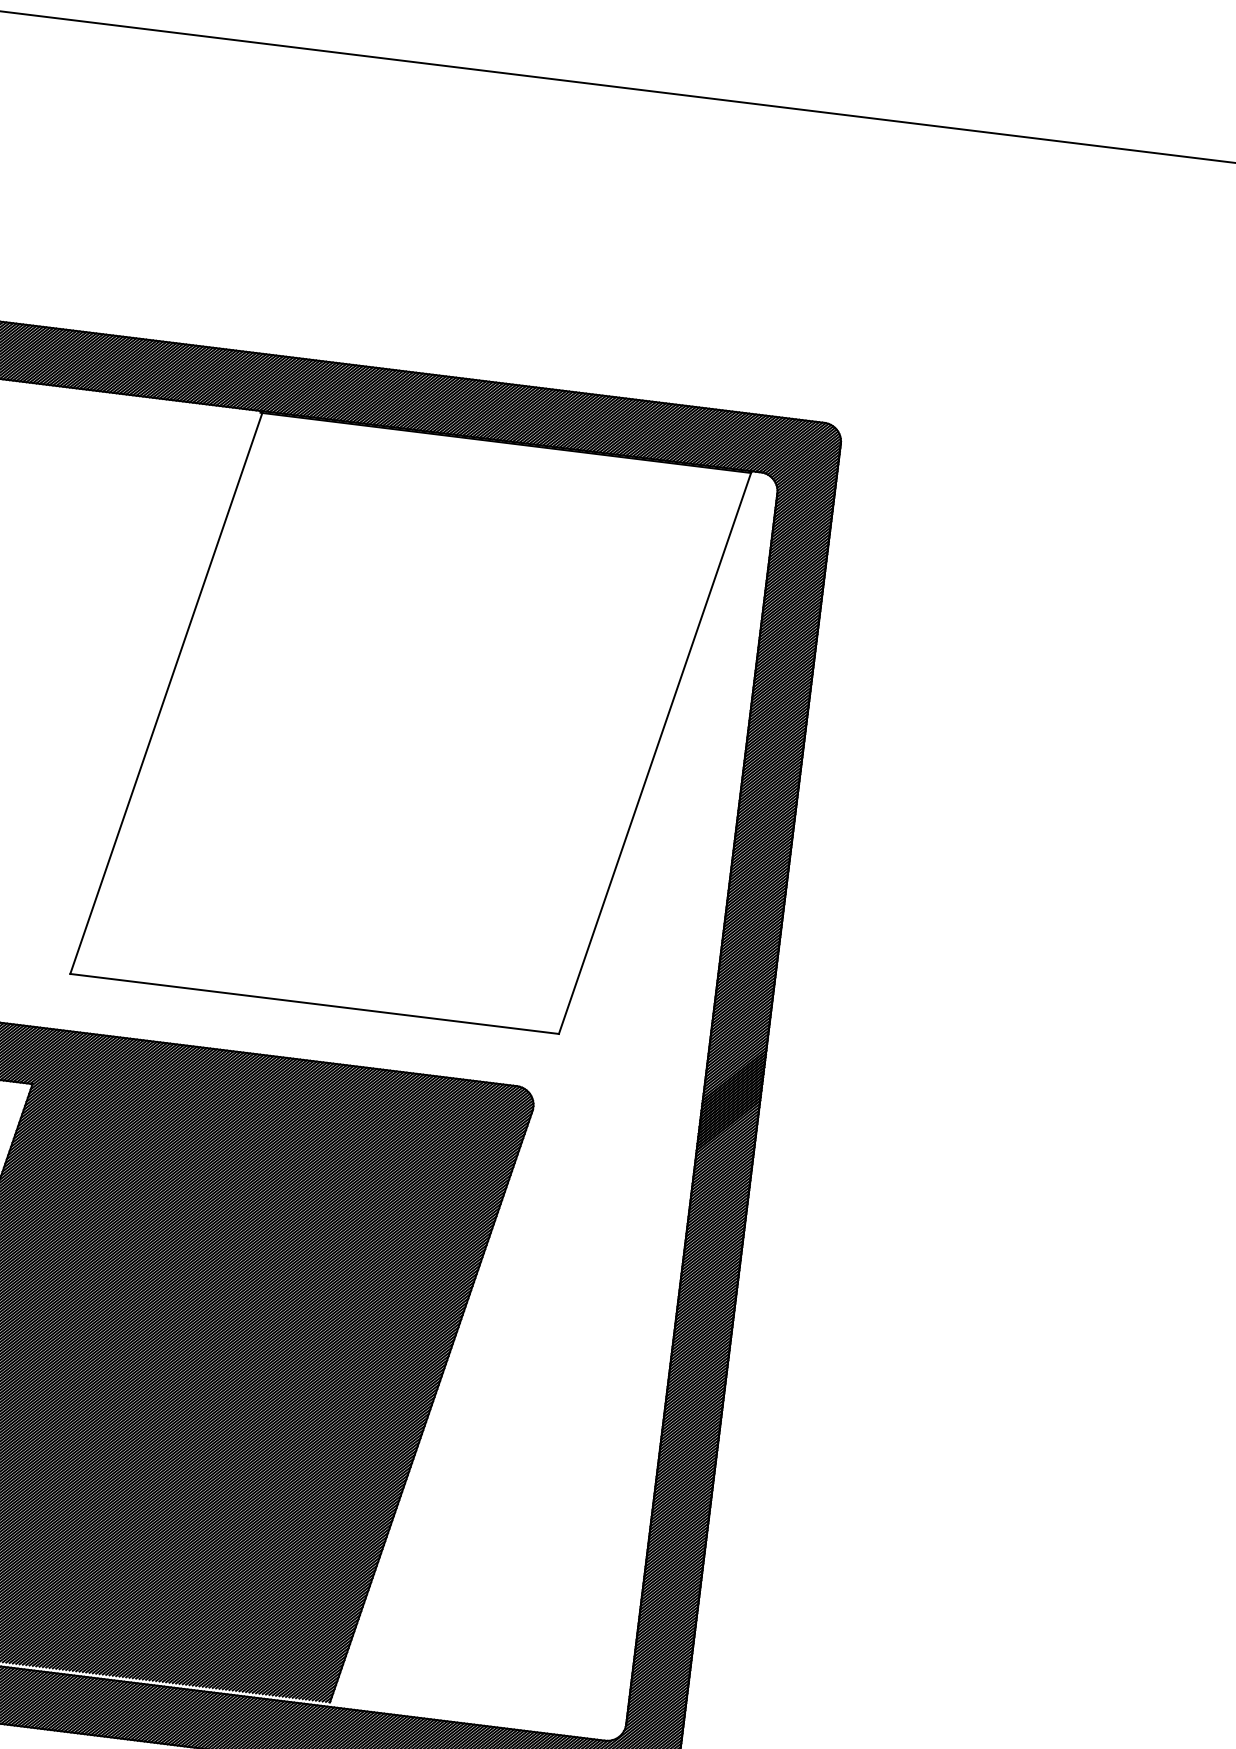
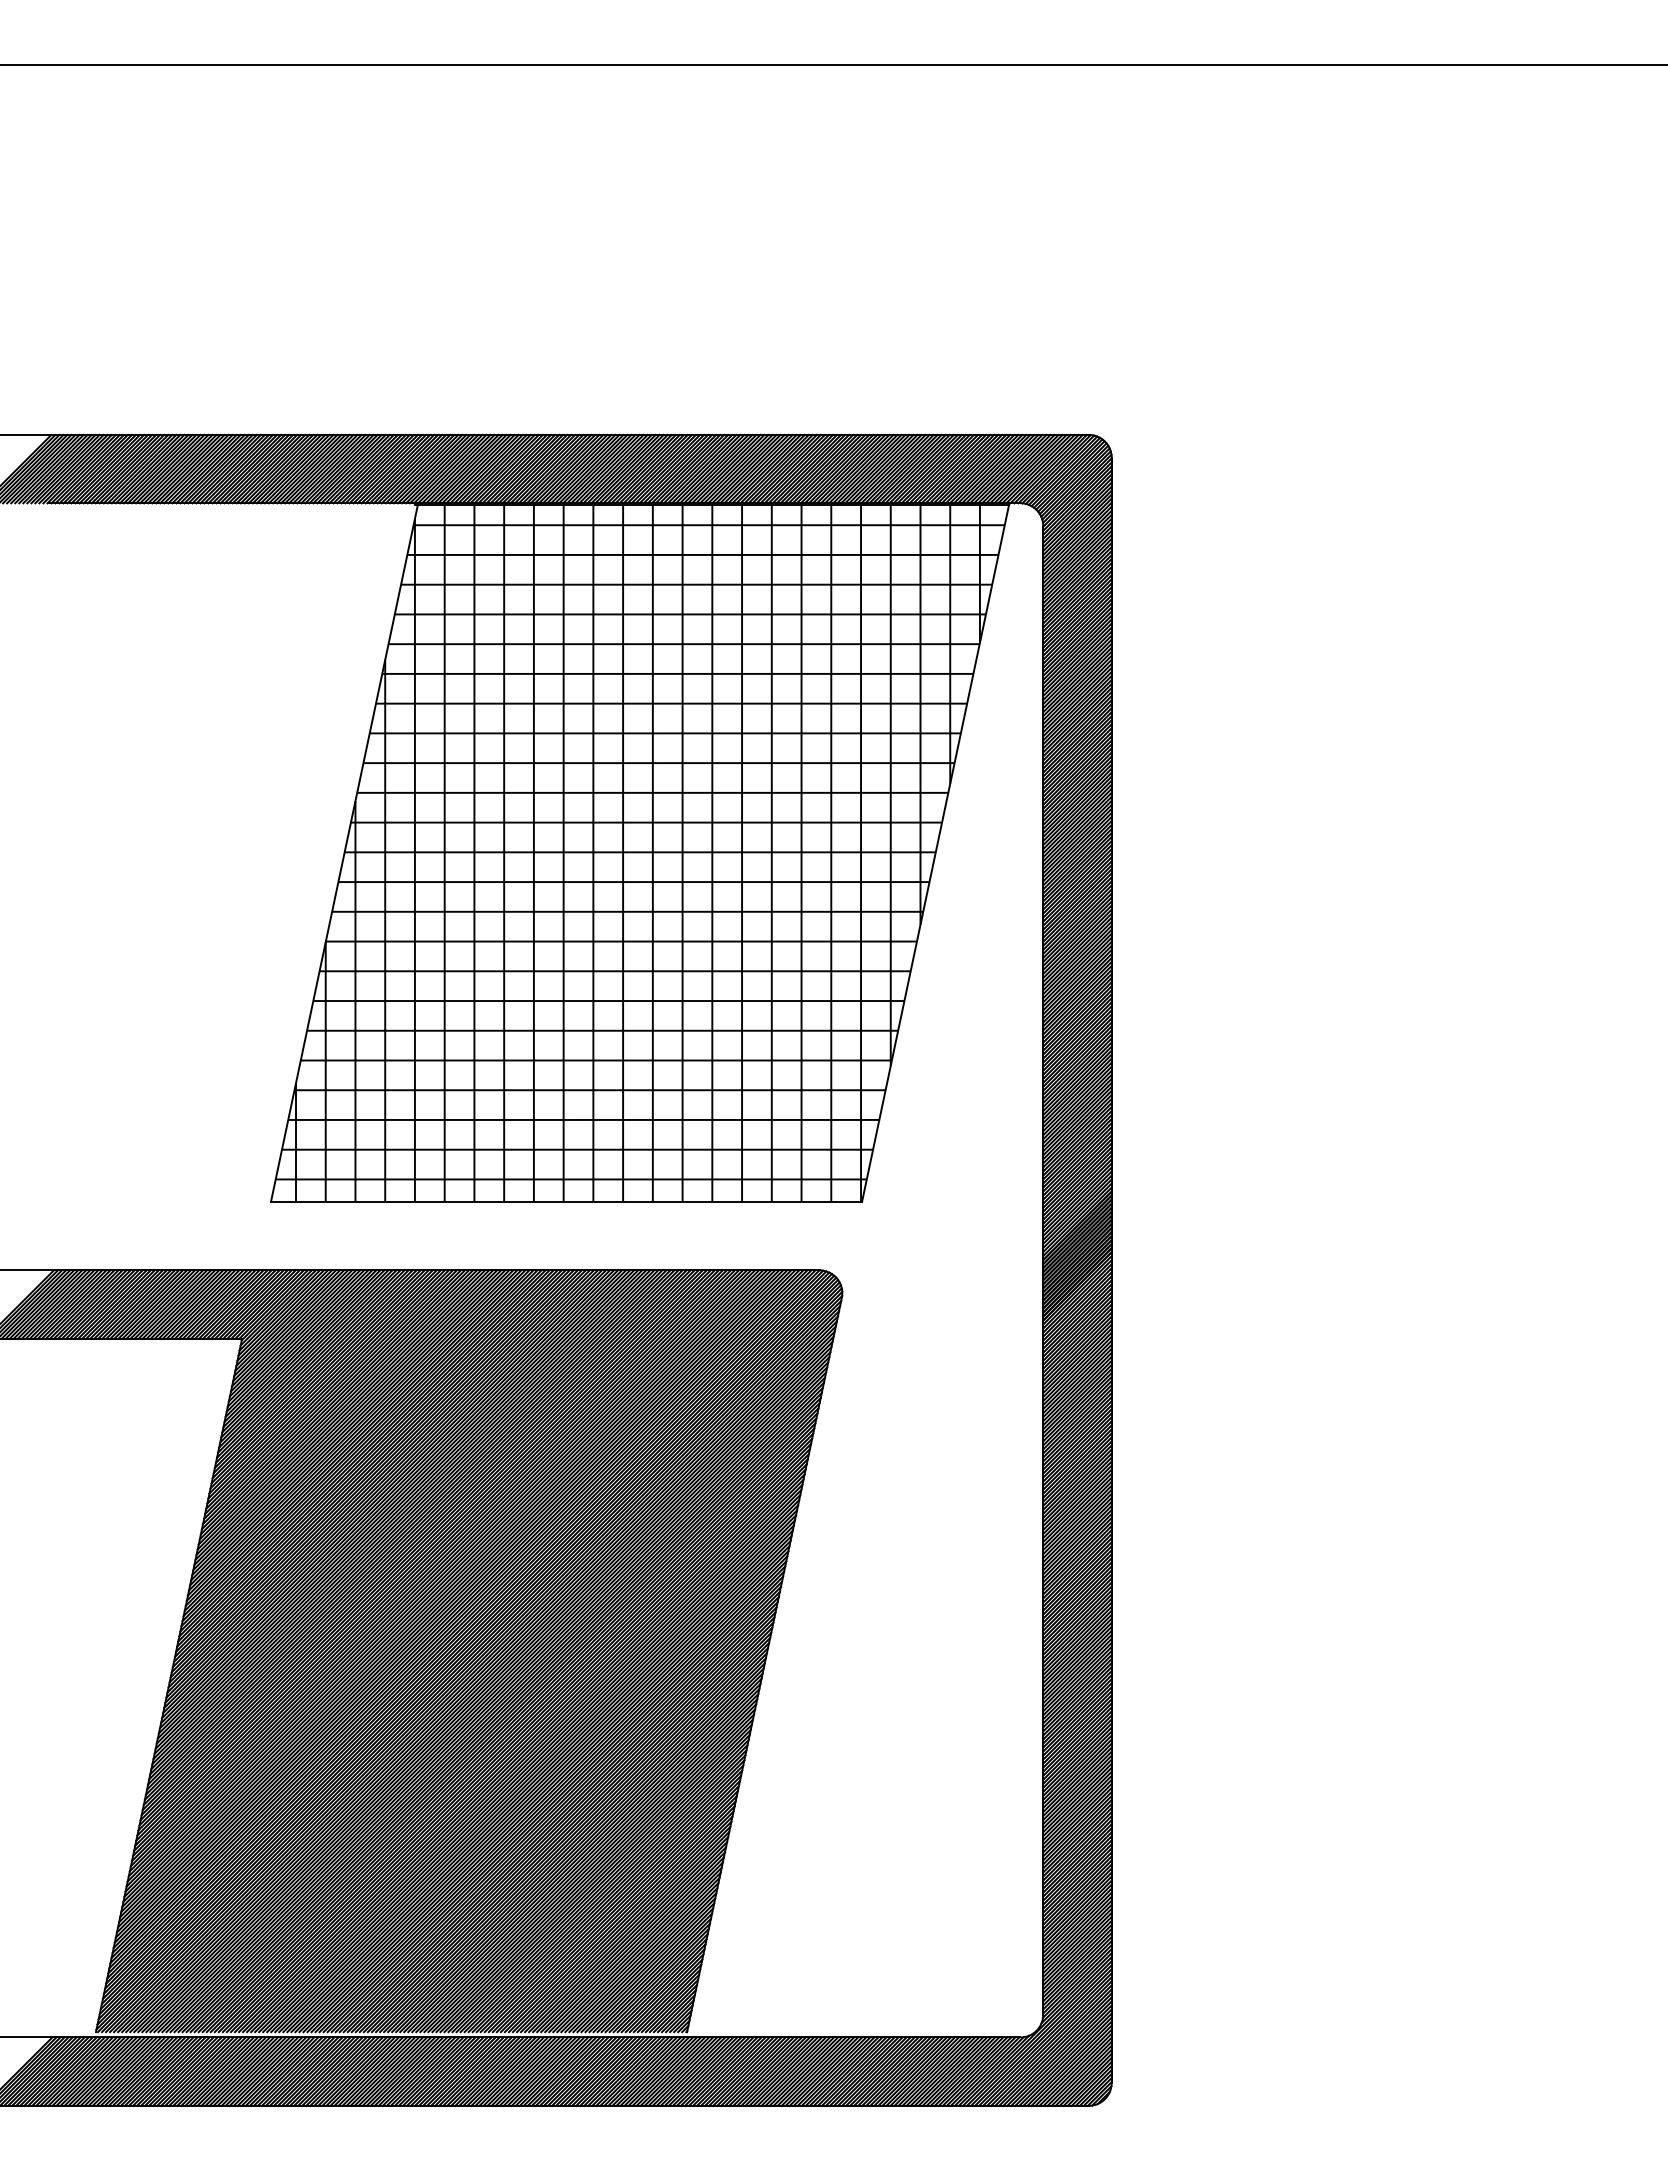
hatch: (410, 723) -> (639, 853), added

